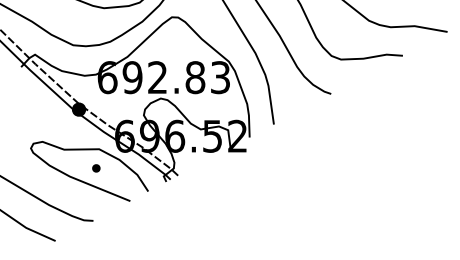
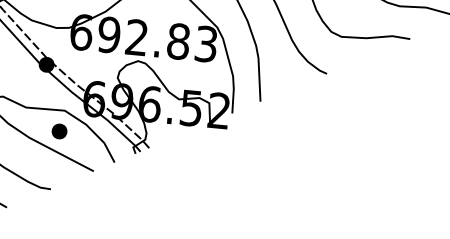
part: (96, 168) -> (59, 131), size x1.67

